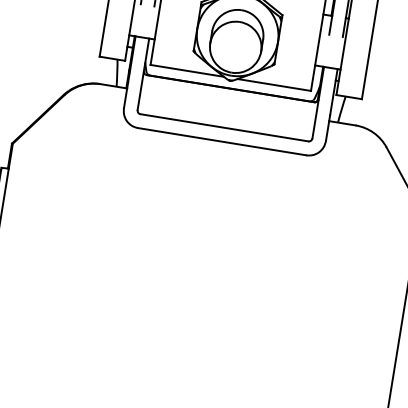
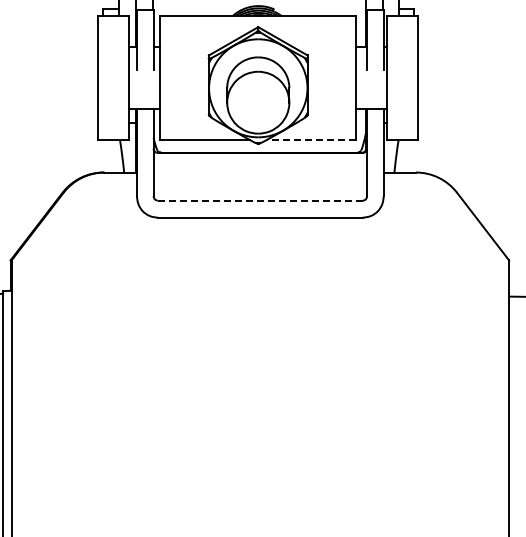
line: (274, 85) -> (311, 140), solid -> dashed
line: (224, 127) -> (260, 200), solid -> dashed

